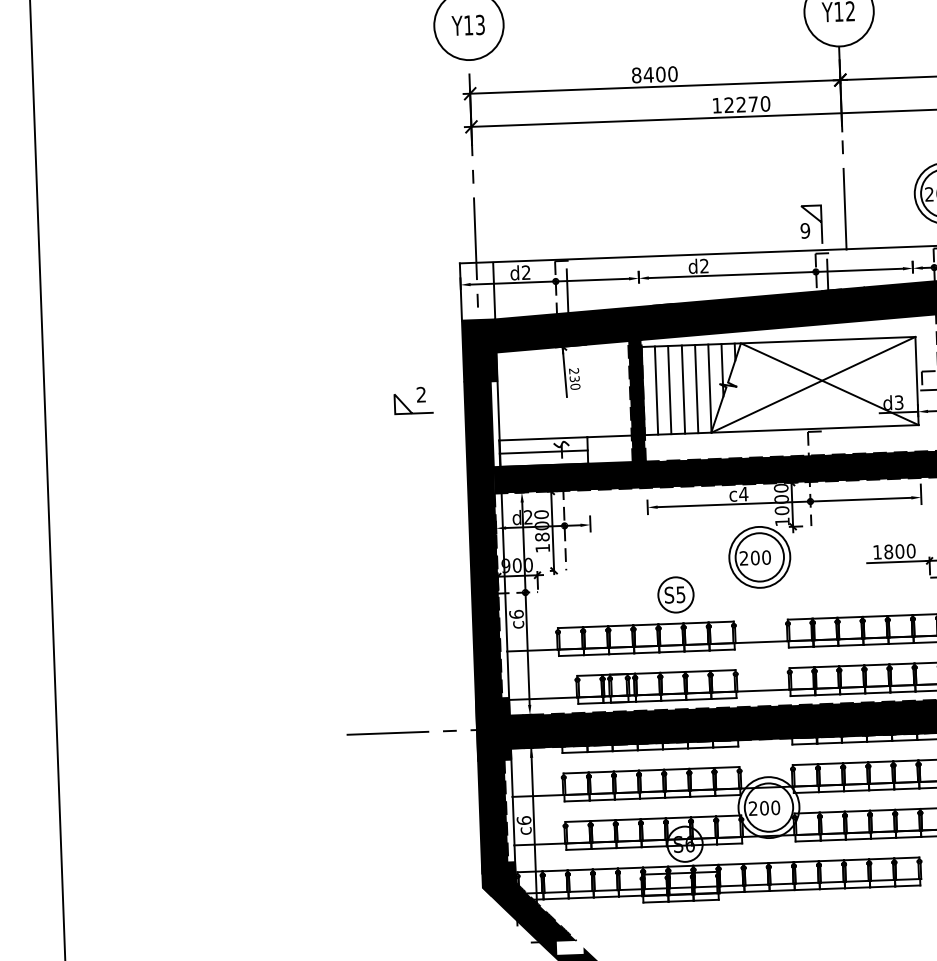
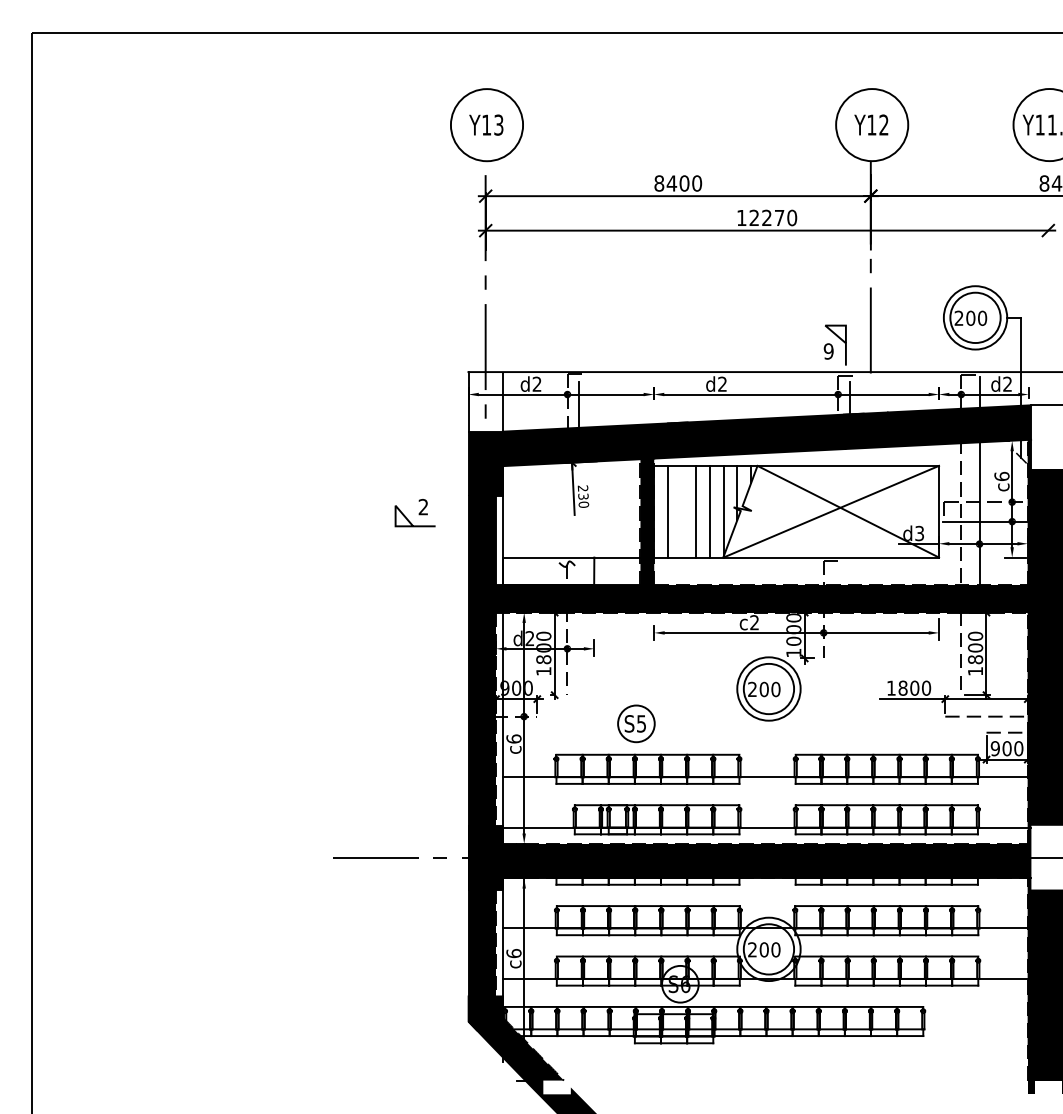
line: (669, 389) -> (681, 511), removed
line: (543, 452) -> (548, 571), removed
text: (743, 493) -> (754, 622), c4 -> c2
part: (676, 594) -> (636, 723), moved

